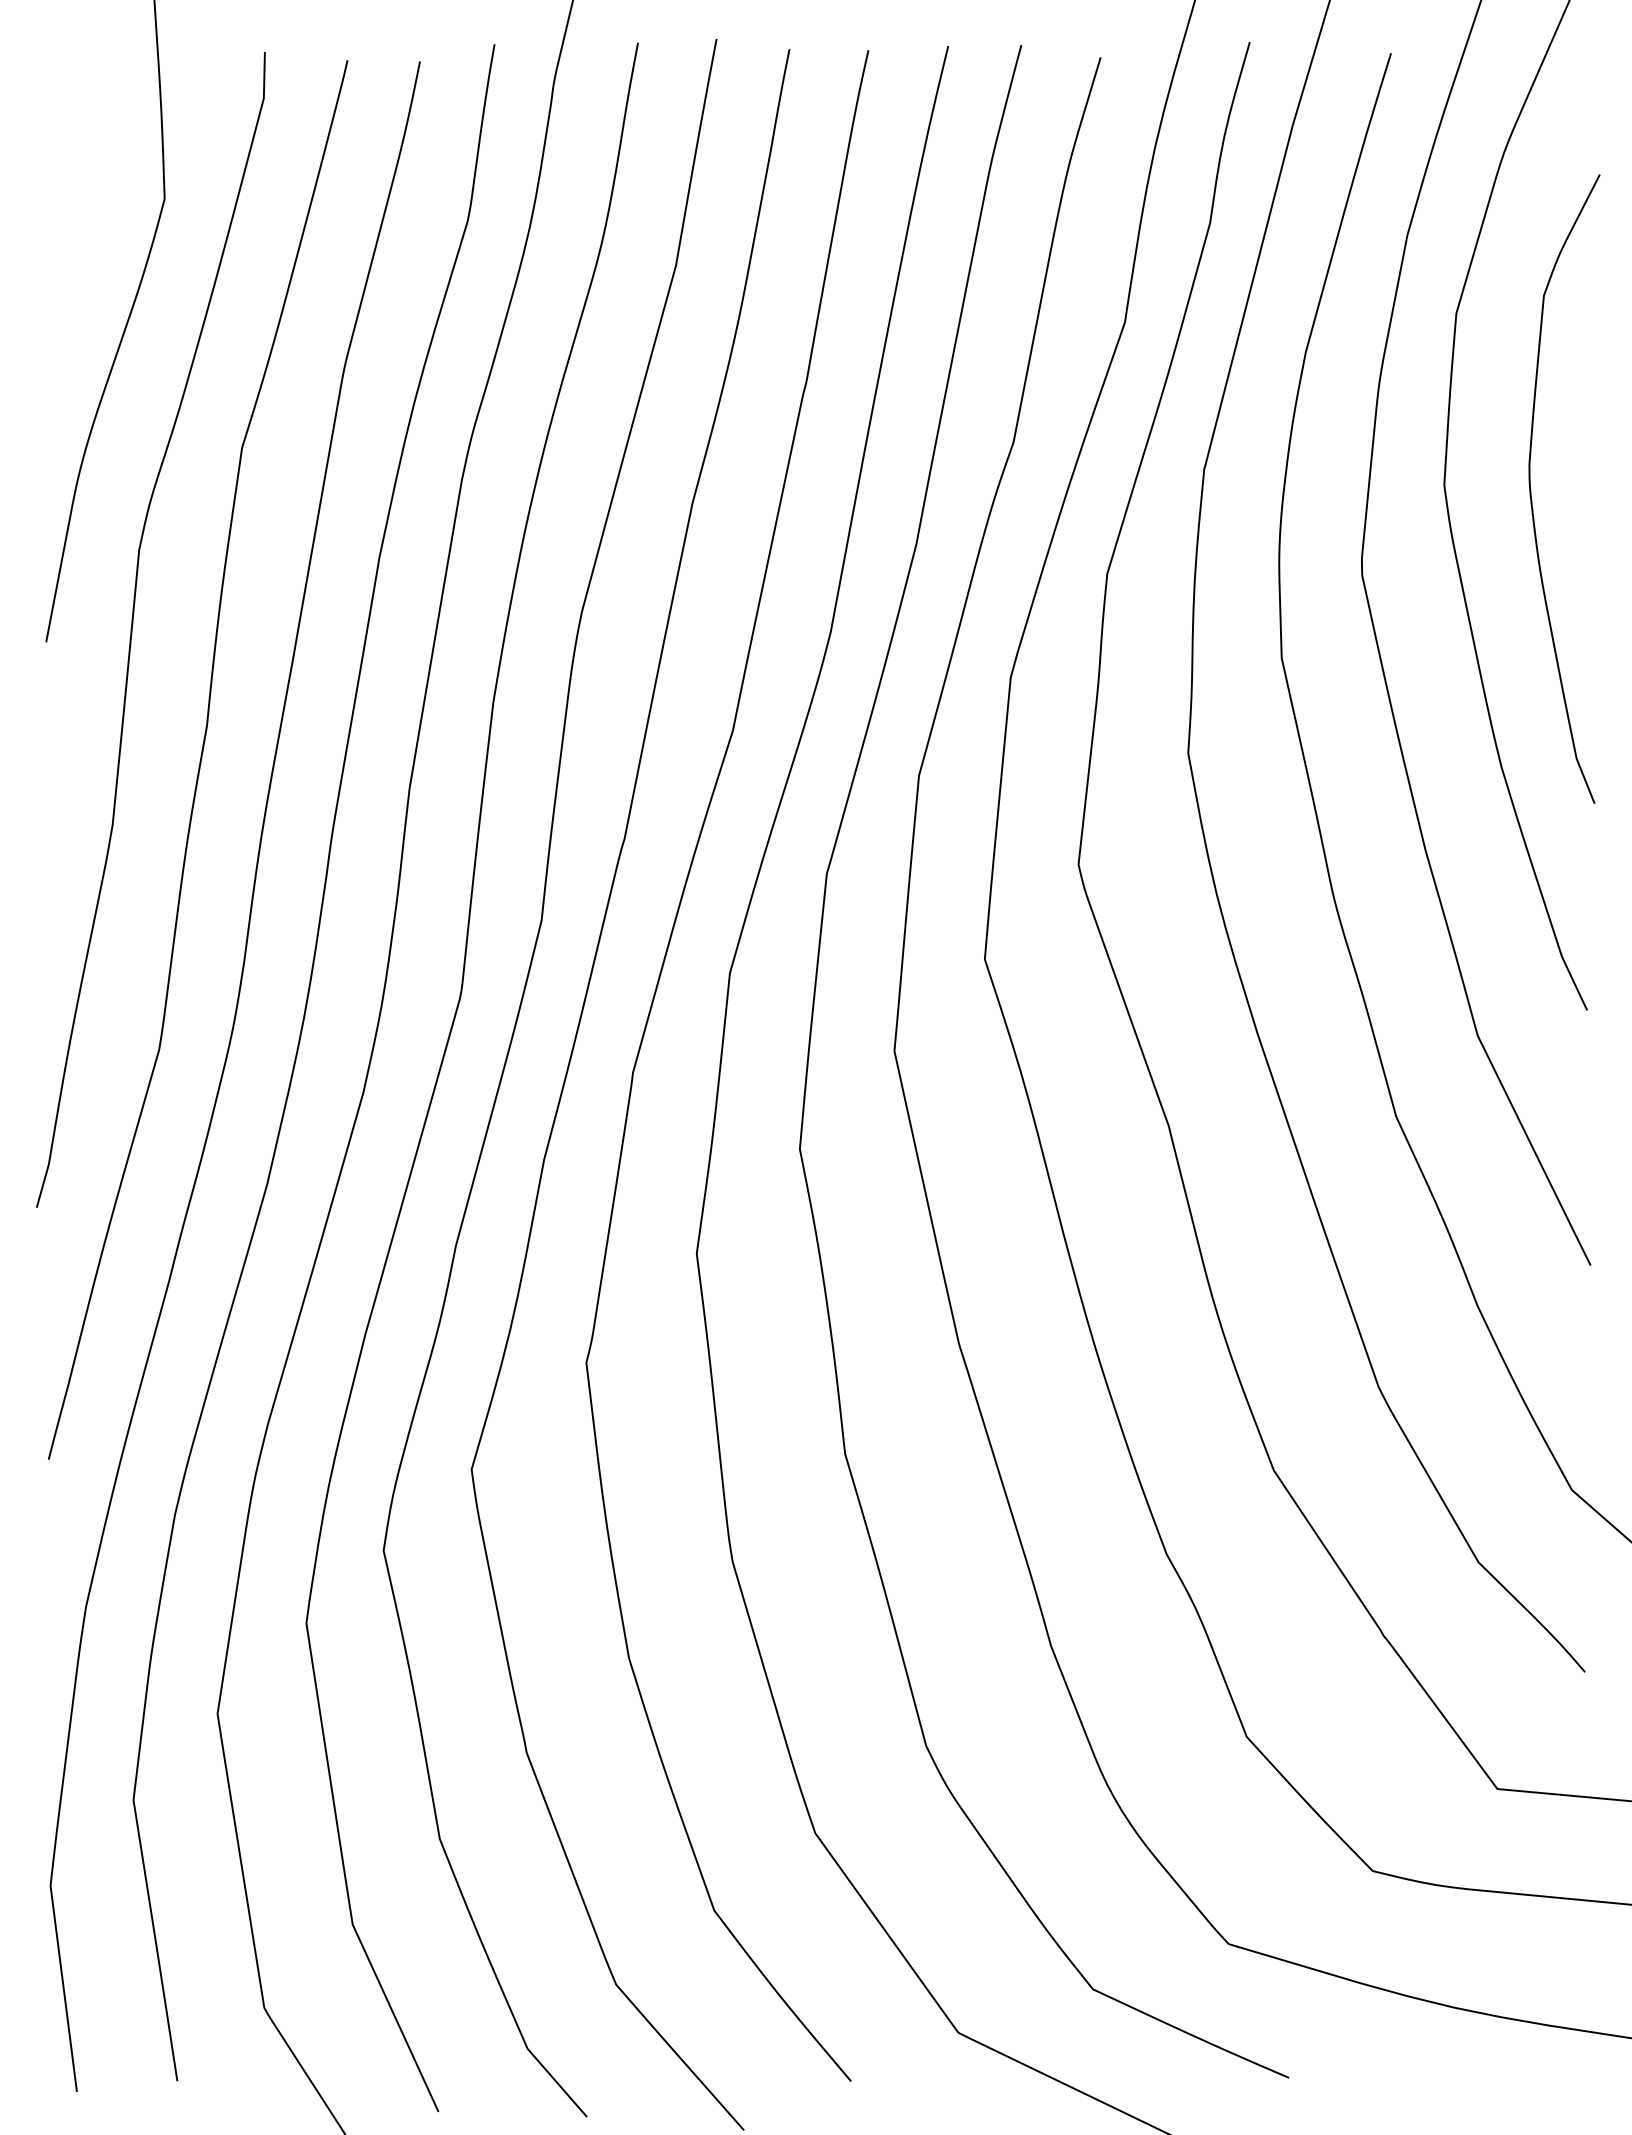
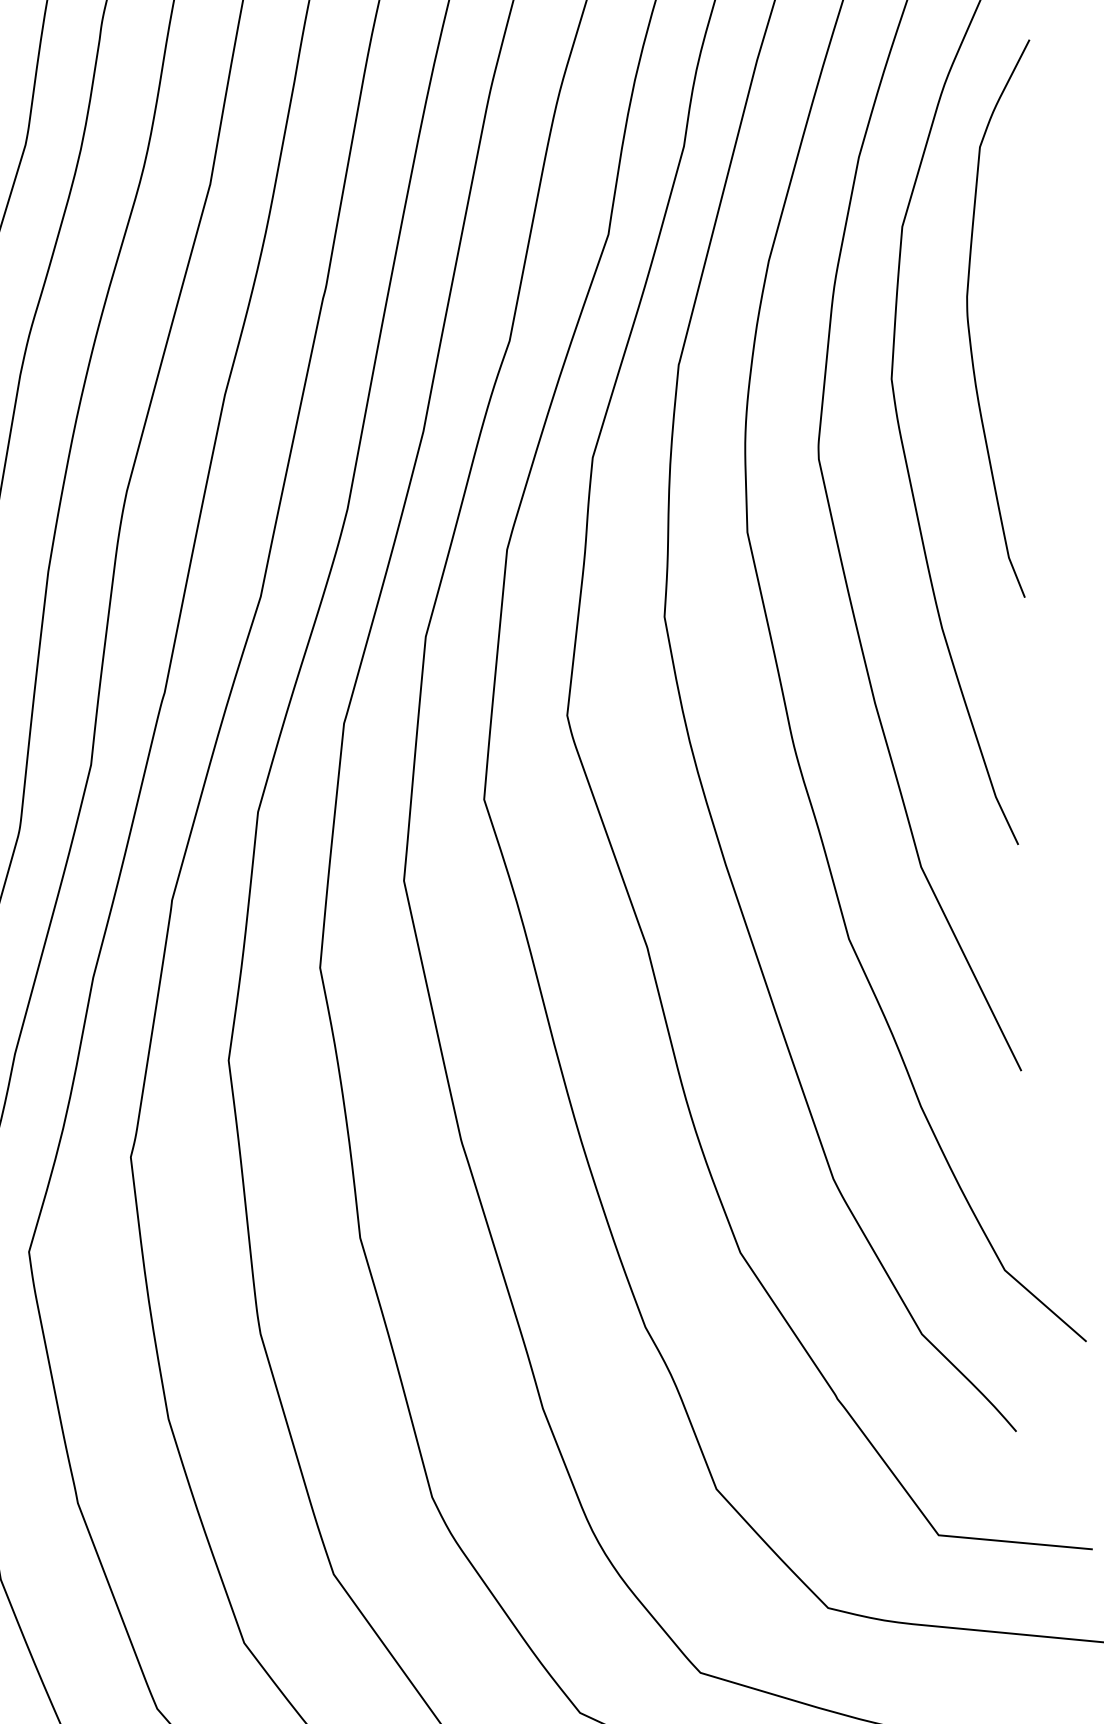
curve: (1531, 489) -> (968, 319), moved

